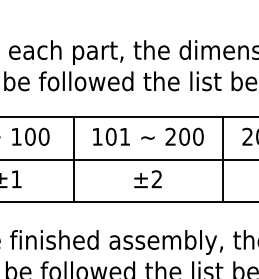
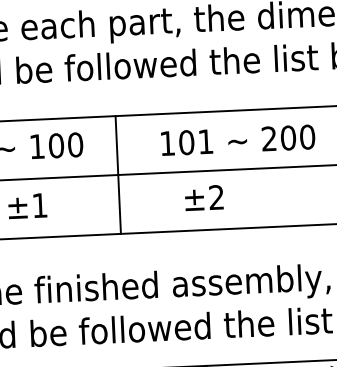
text: (148, 136) -> (238, 139), moved
line: (222, 159) -> (324, 165), removed
text: (147, 179) -> (203, 198), moved

